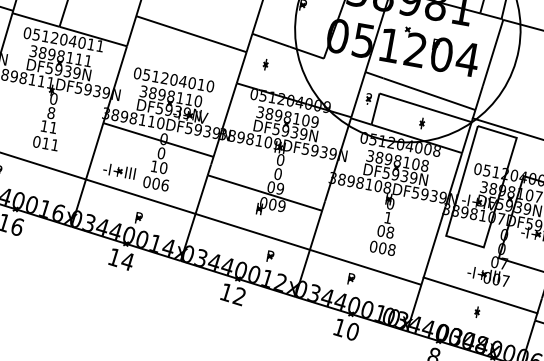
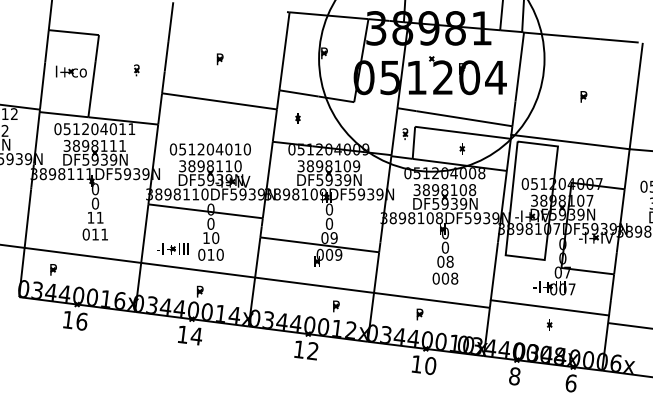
text: (51, 112) -> (95, 203), 8 -> 0
text: (160, 184) -> (215, 254), 006 -> 010
text: (388, 217) -> (445, 247), 1 -> 0

